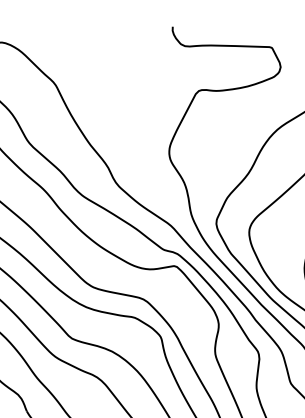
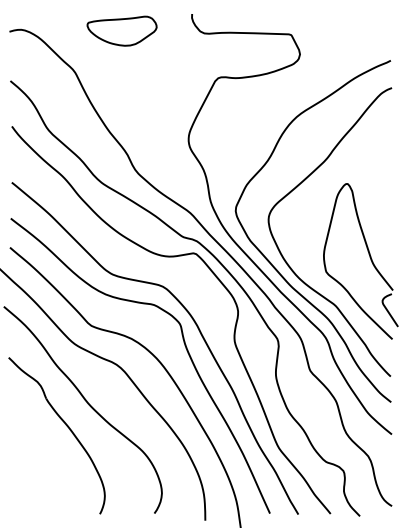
part: (102, 43) -> (121, 30), added

